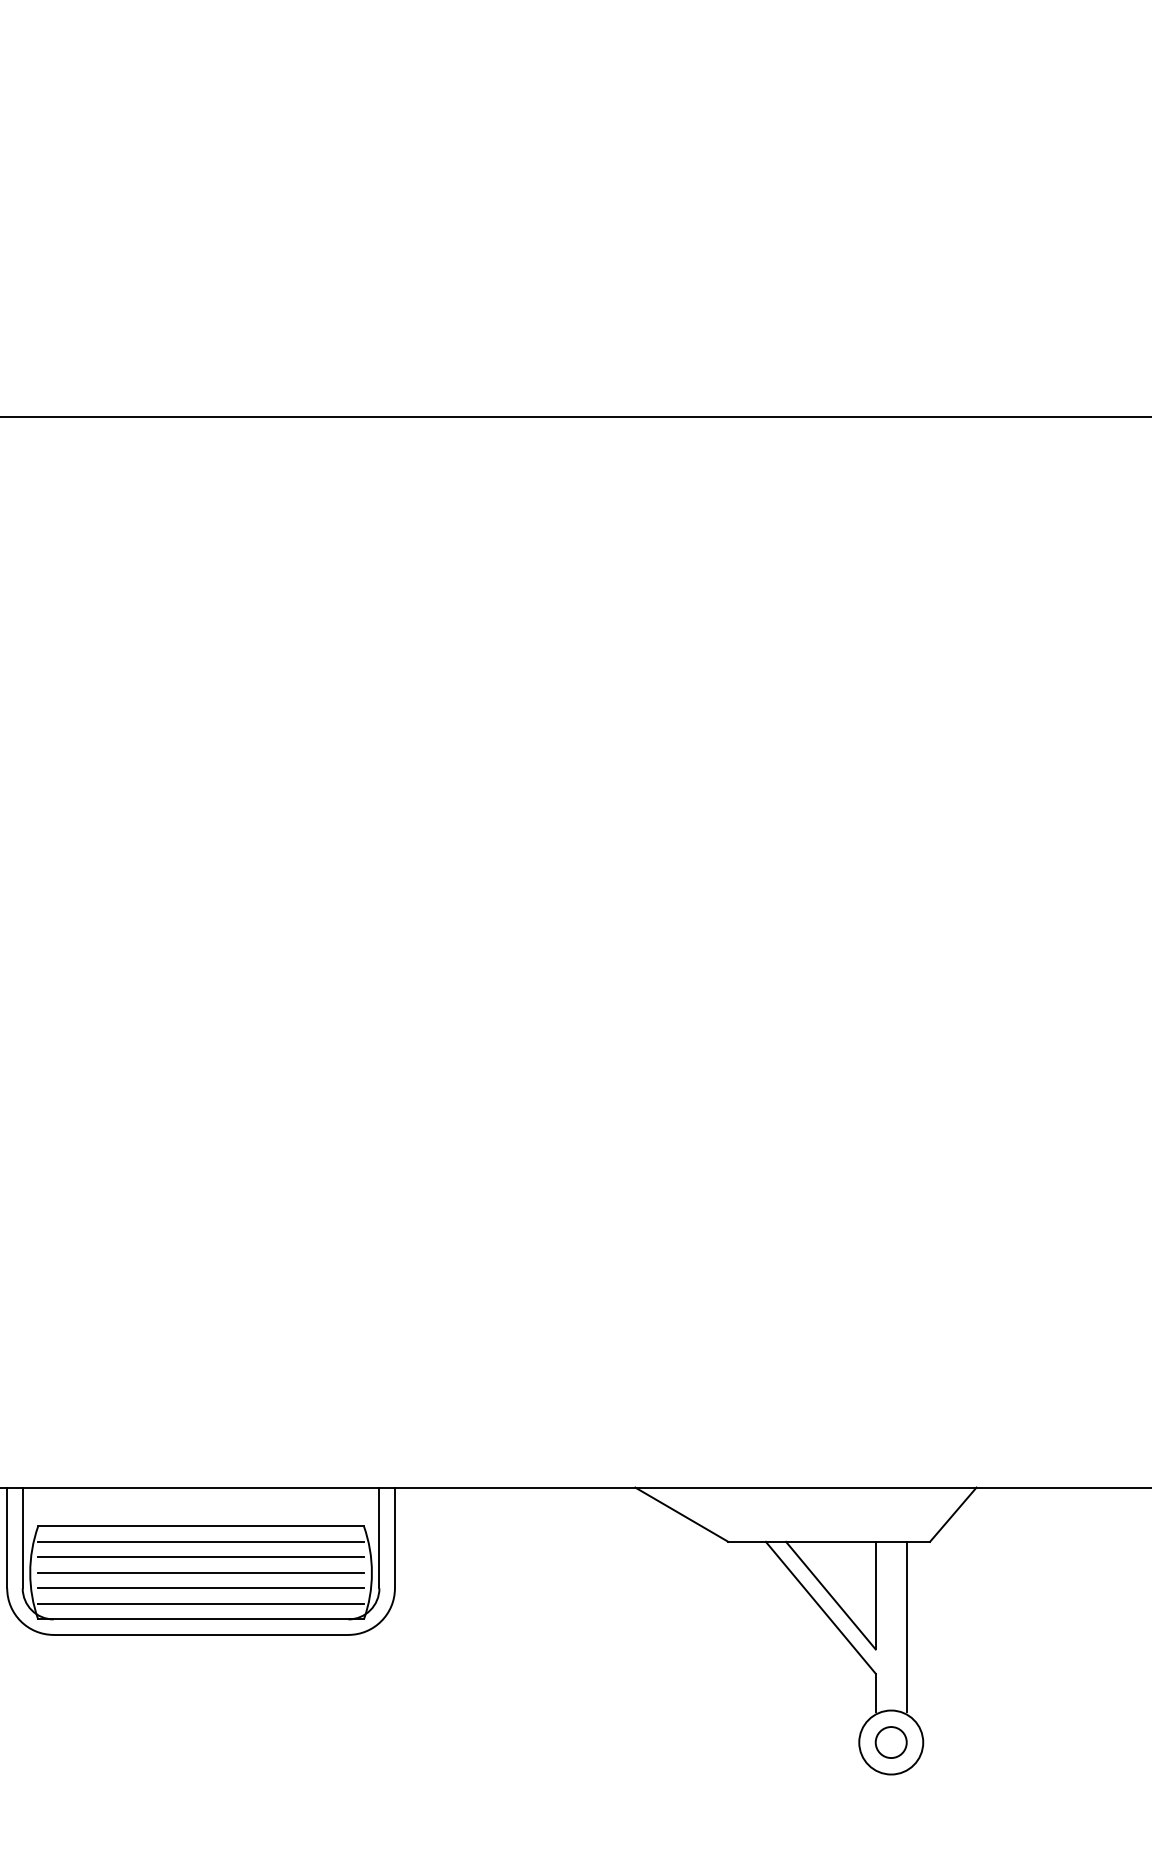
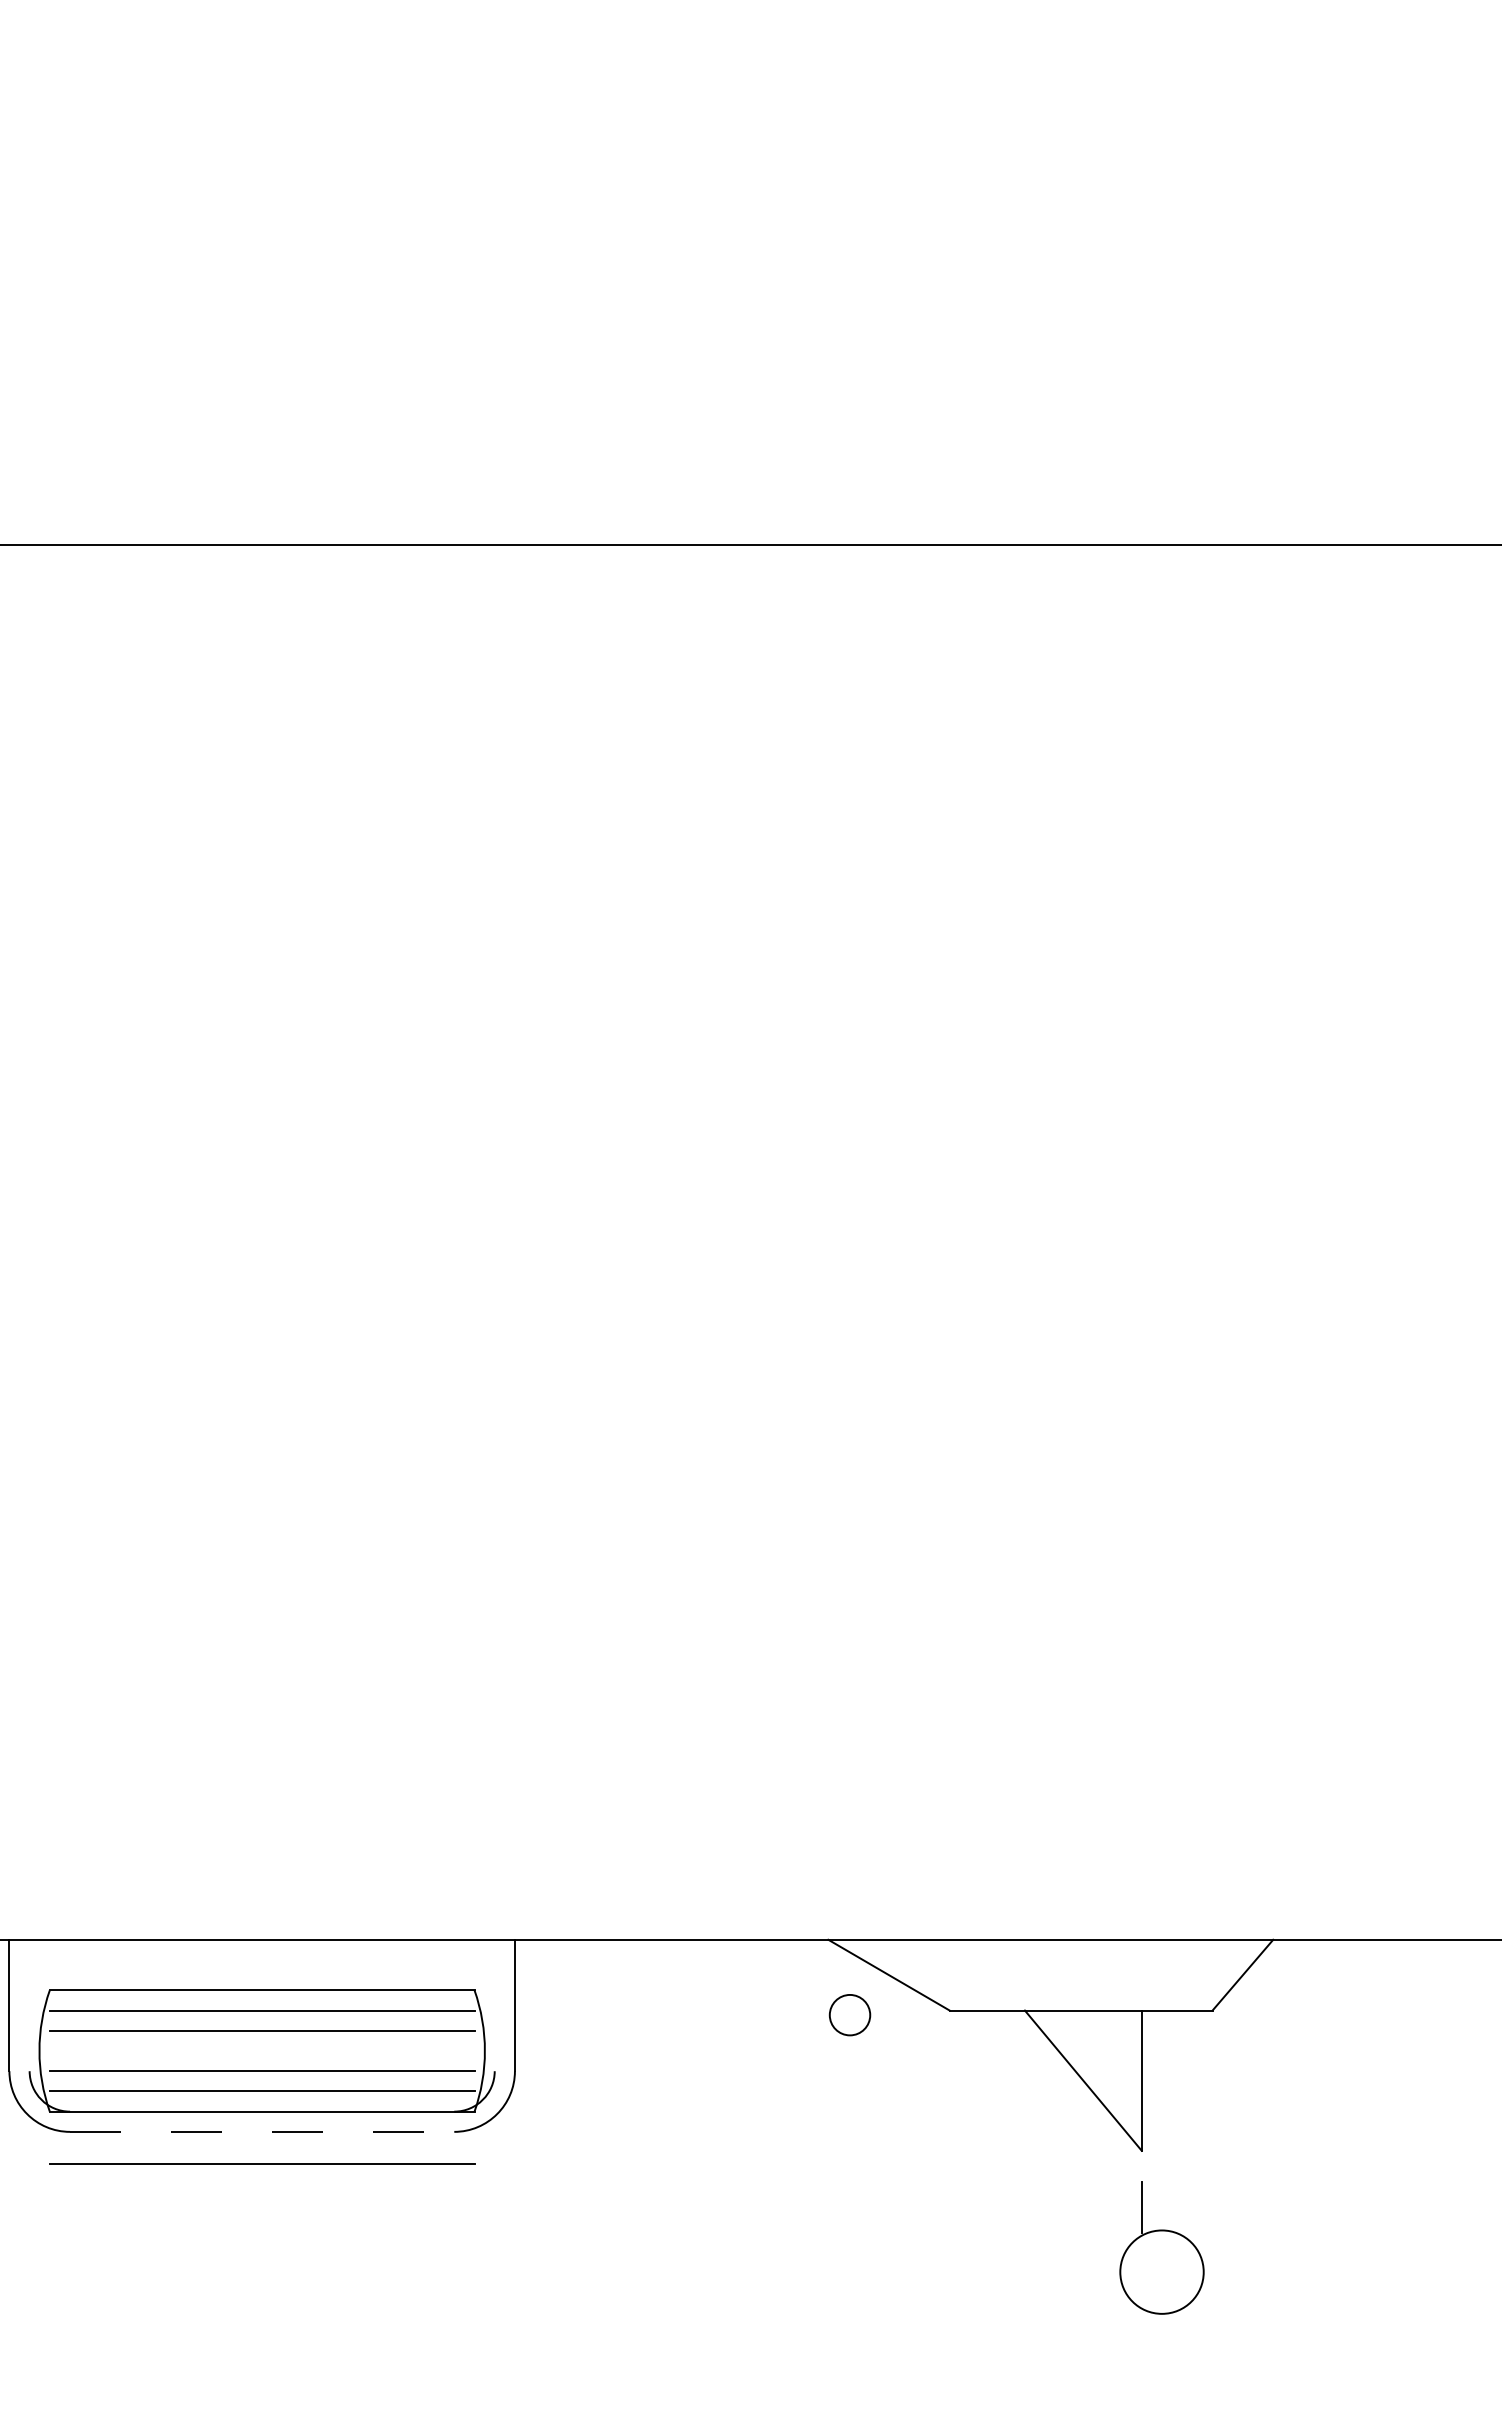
line: (22, 1537) -> (29, 2005), removed
line: (379, 1537) -> (494, 2005), removed
line: (201, 1572) -> (262, 2163), moved
line: (820, 1607) -> (1069, 2096), removed
line: (906, 1626) -> (1182, 2121), removed
line: (201, 1634) -> (262, 2131), solid -> dashed
circle: (890, 1742) -> (849, 2015), moved

